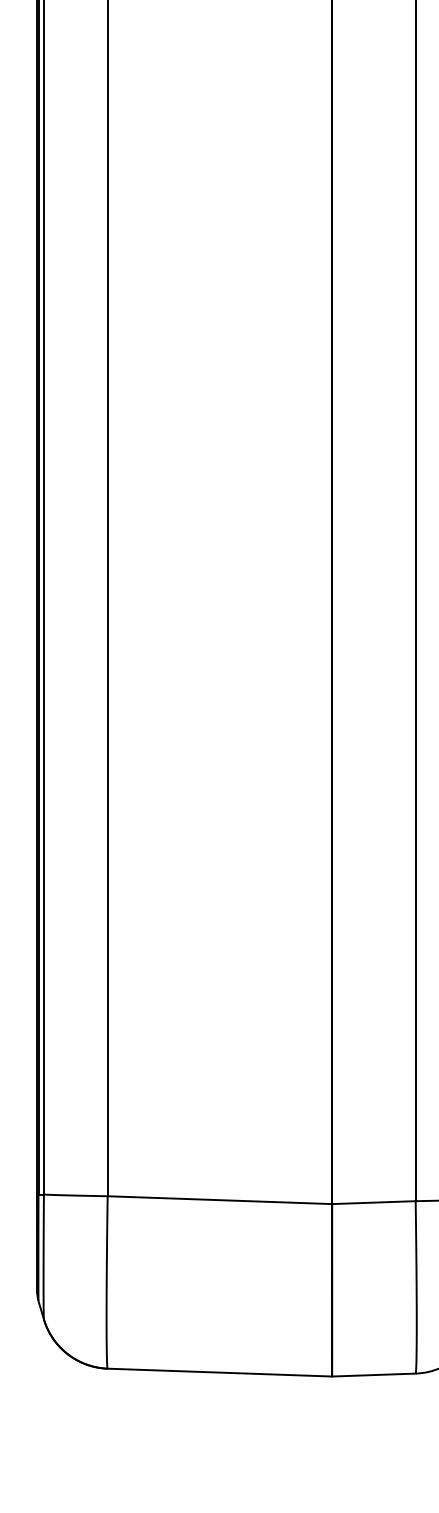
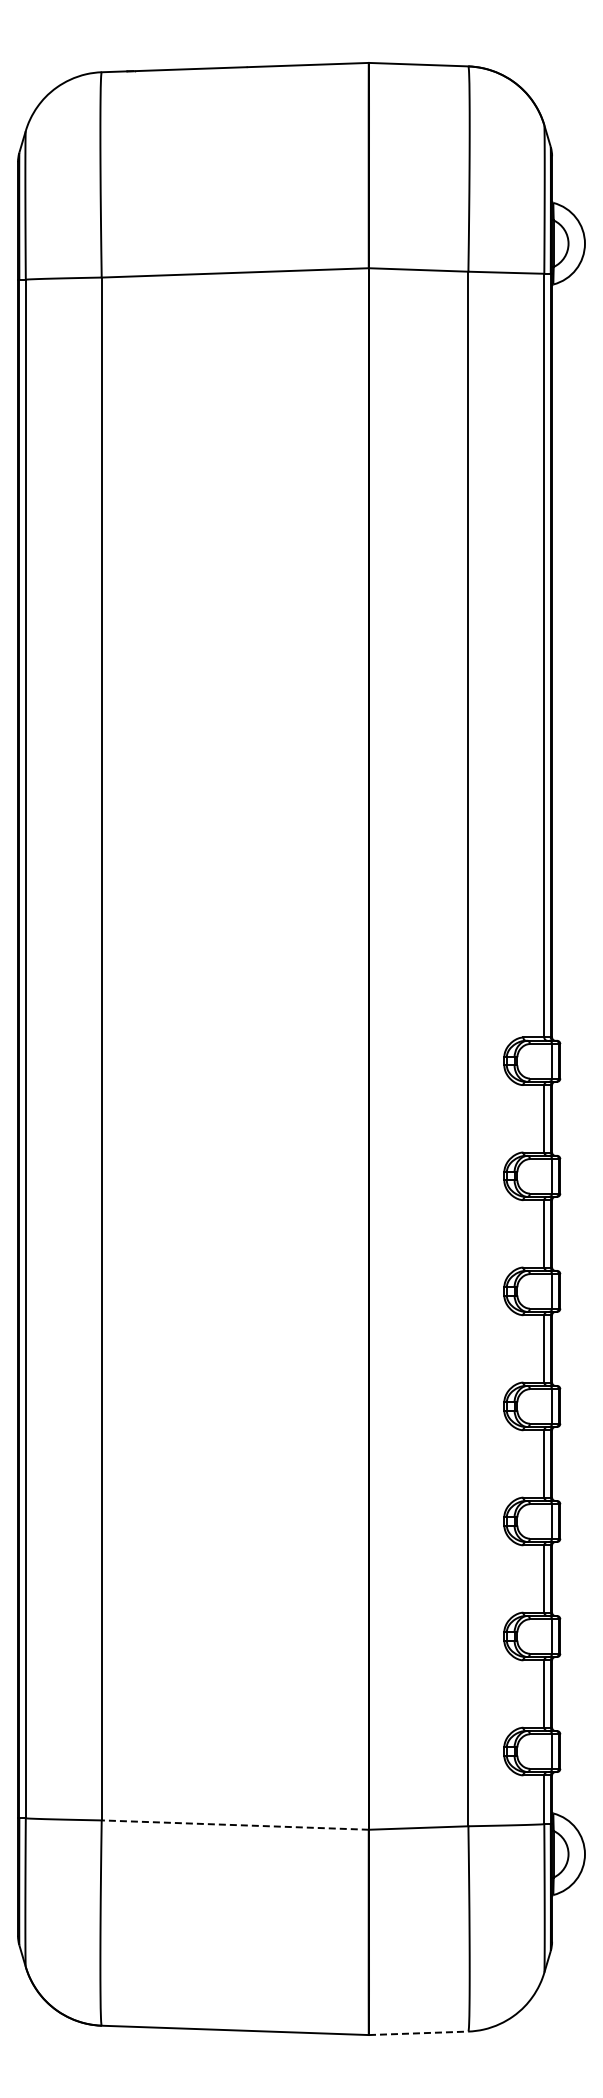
line: (220, 1200) -> (235, 1825), solid -> dashed
line: (373, 1375) -> (418, 2033), solid -> dashed

